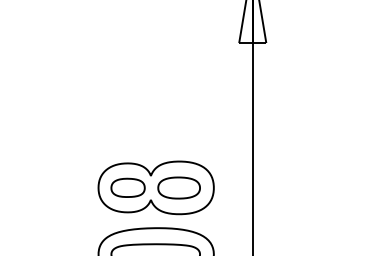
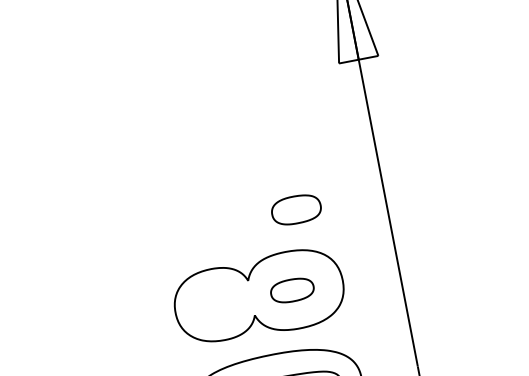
part: (127, 187) -> (295, 209), moved
part: (178, 187) -> (291, 289), size x0.7

